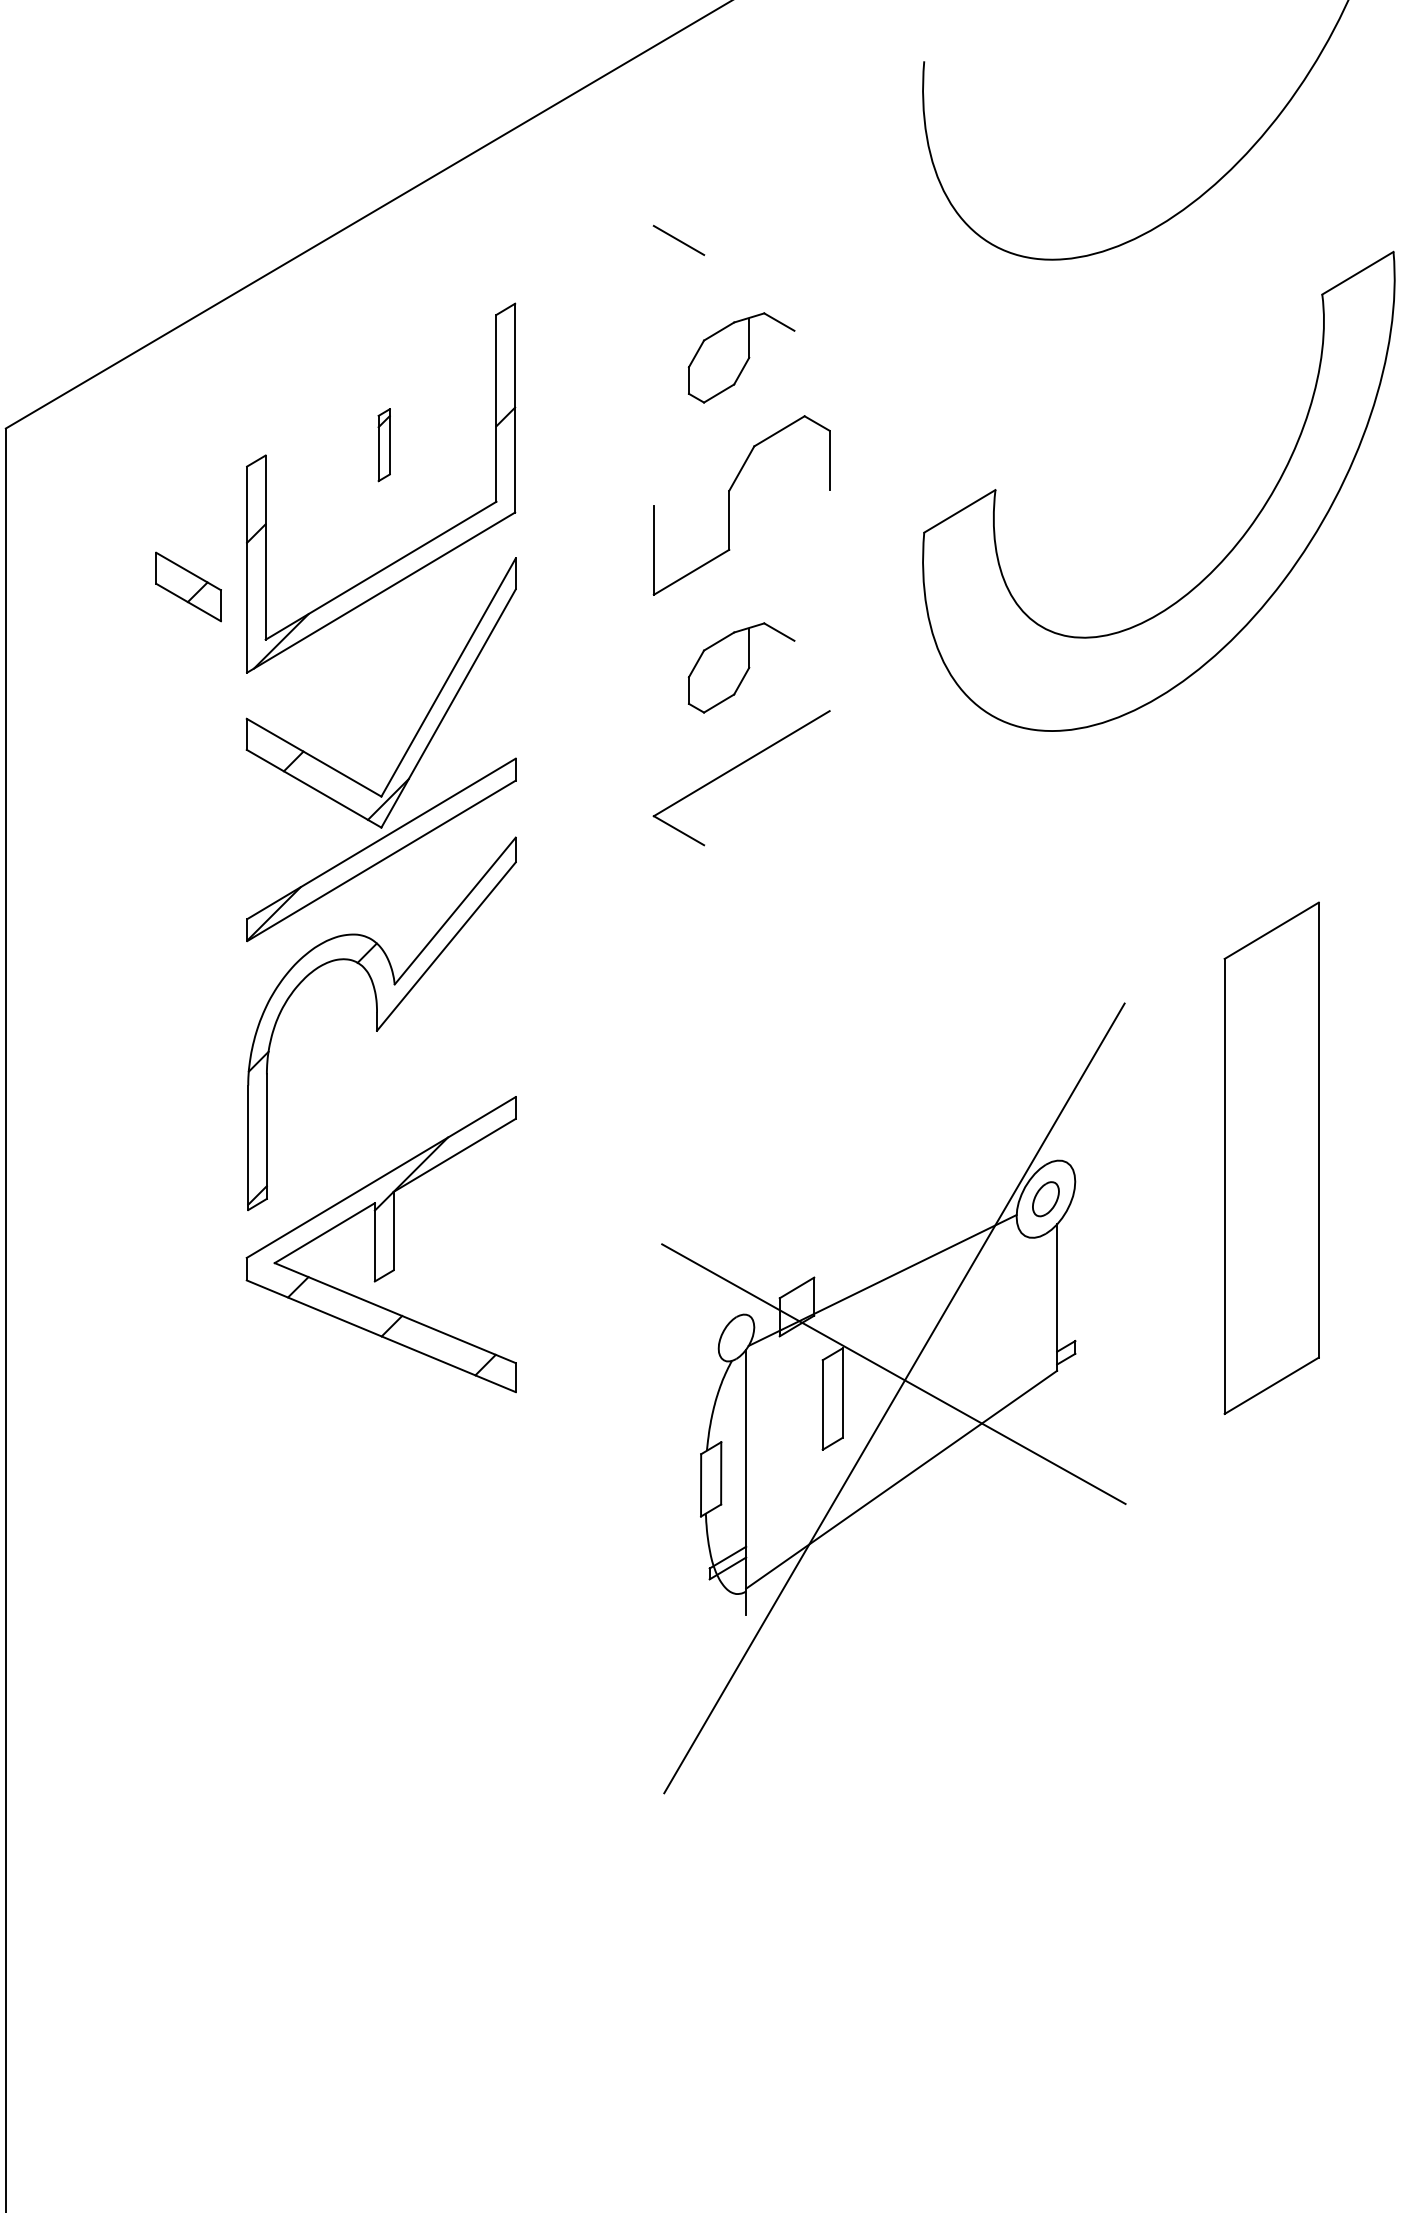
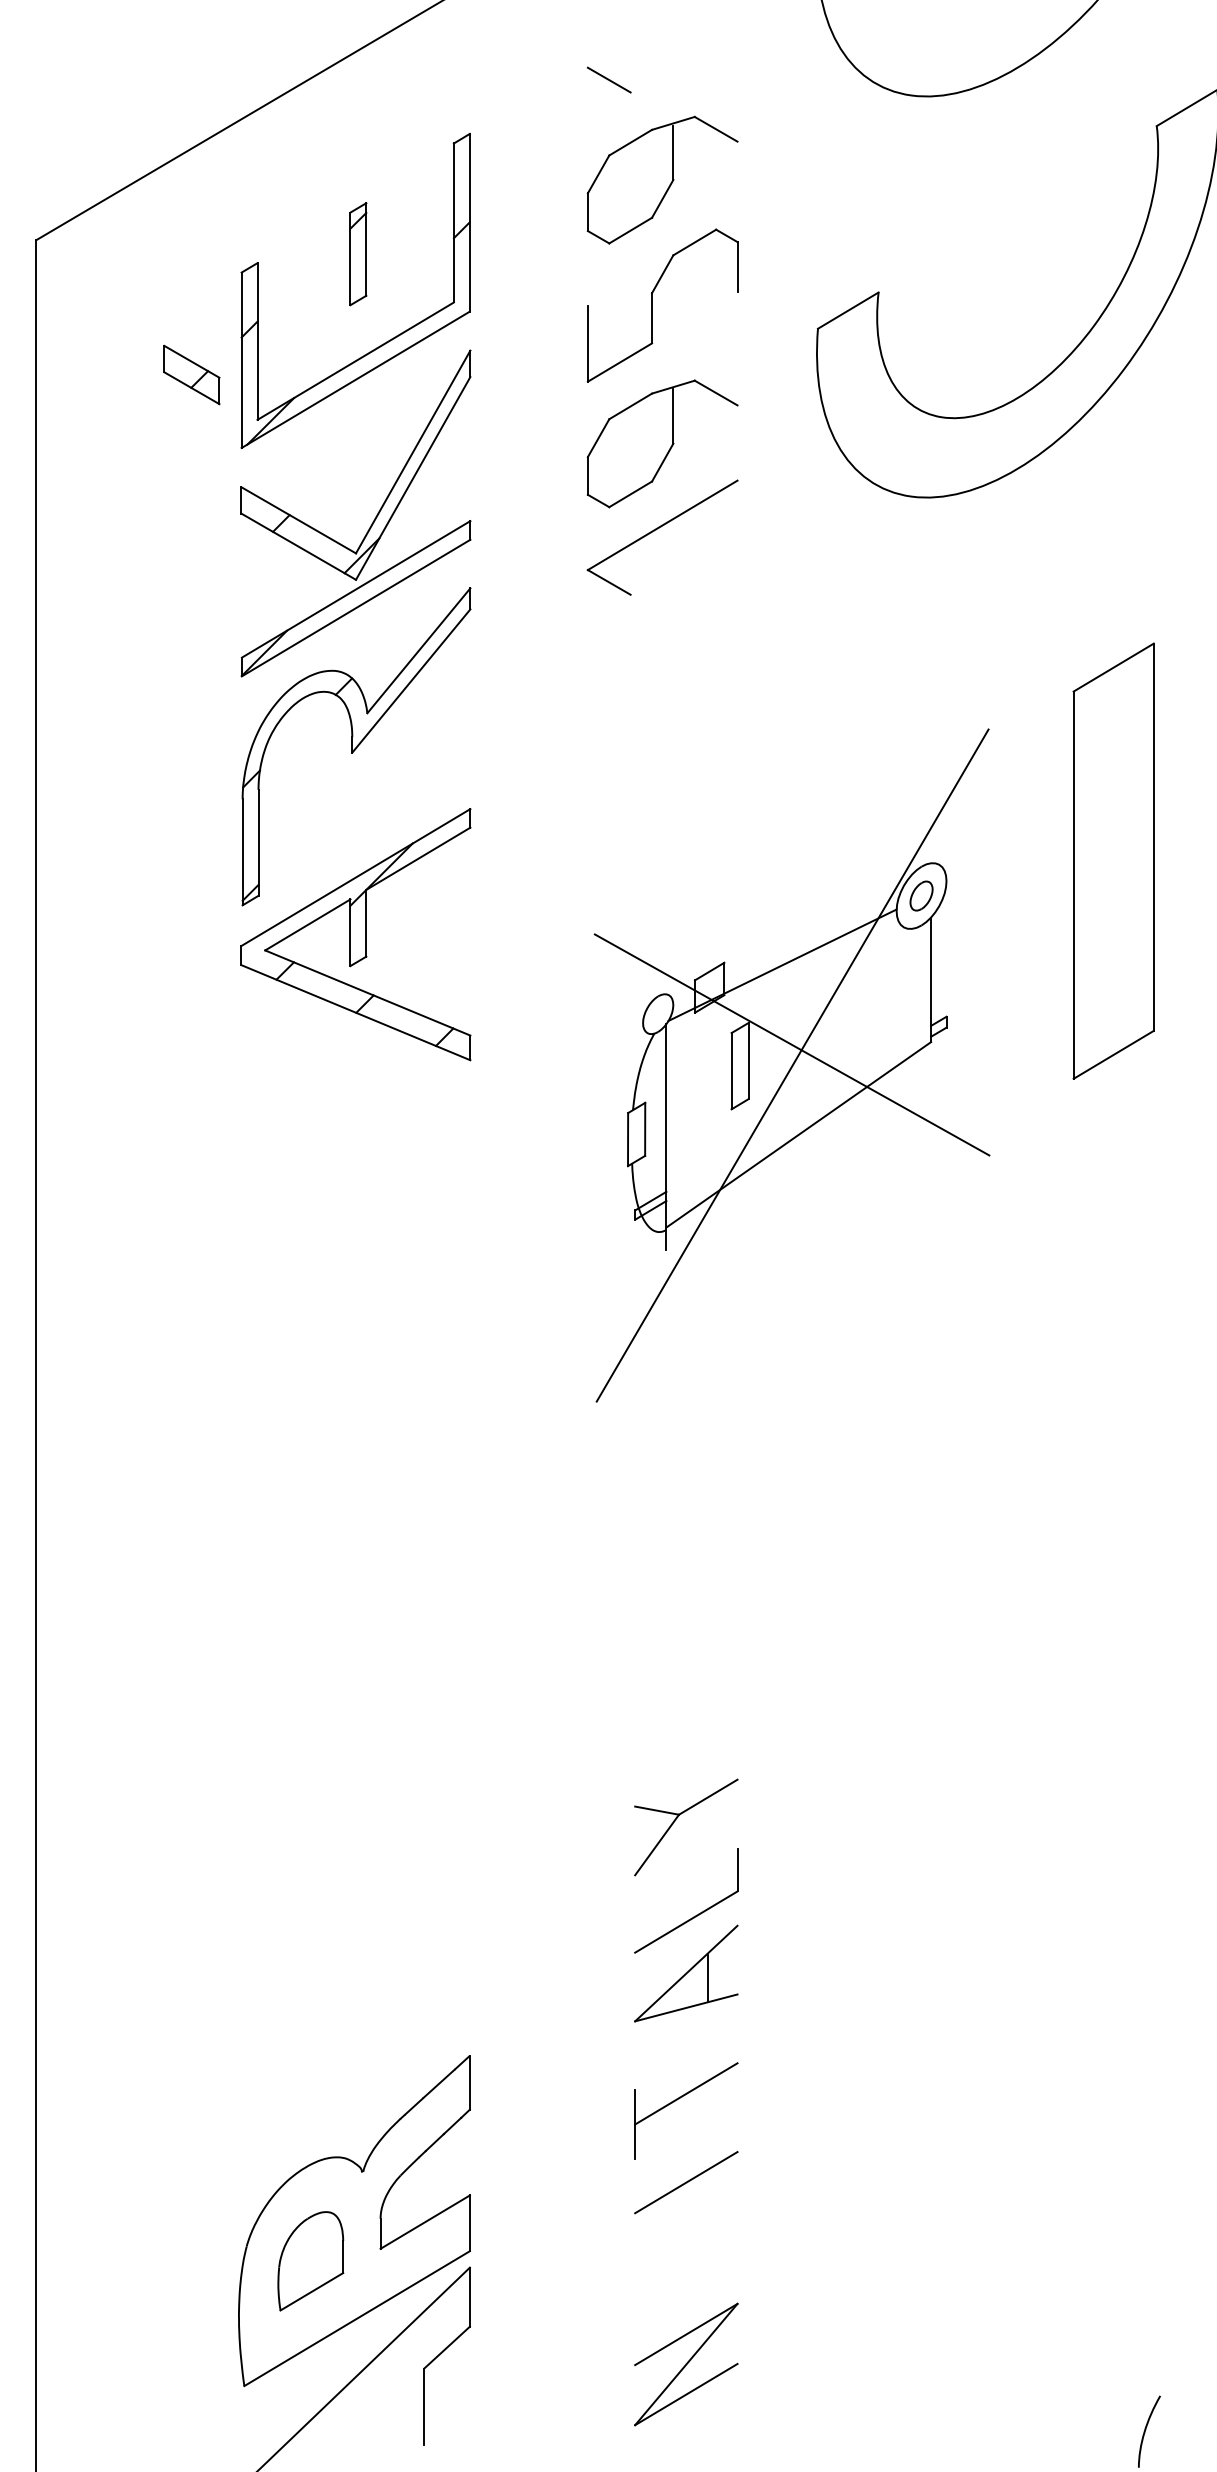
part: (741, 357) -> (662, 179), size x1.67
part: (384, 445) -> (358, 254), size x1.67
part: (741, 667) -> (662, 443), size x1.67

